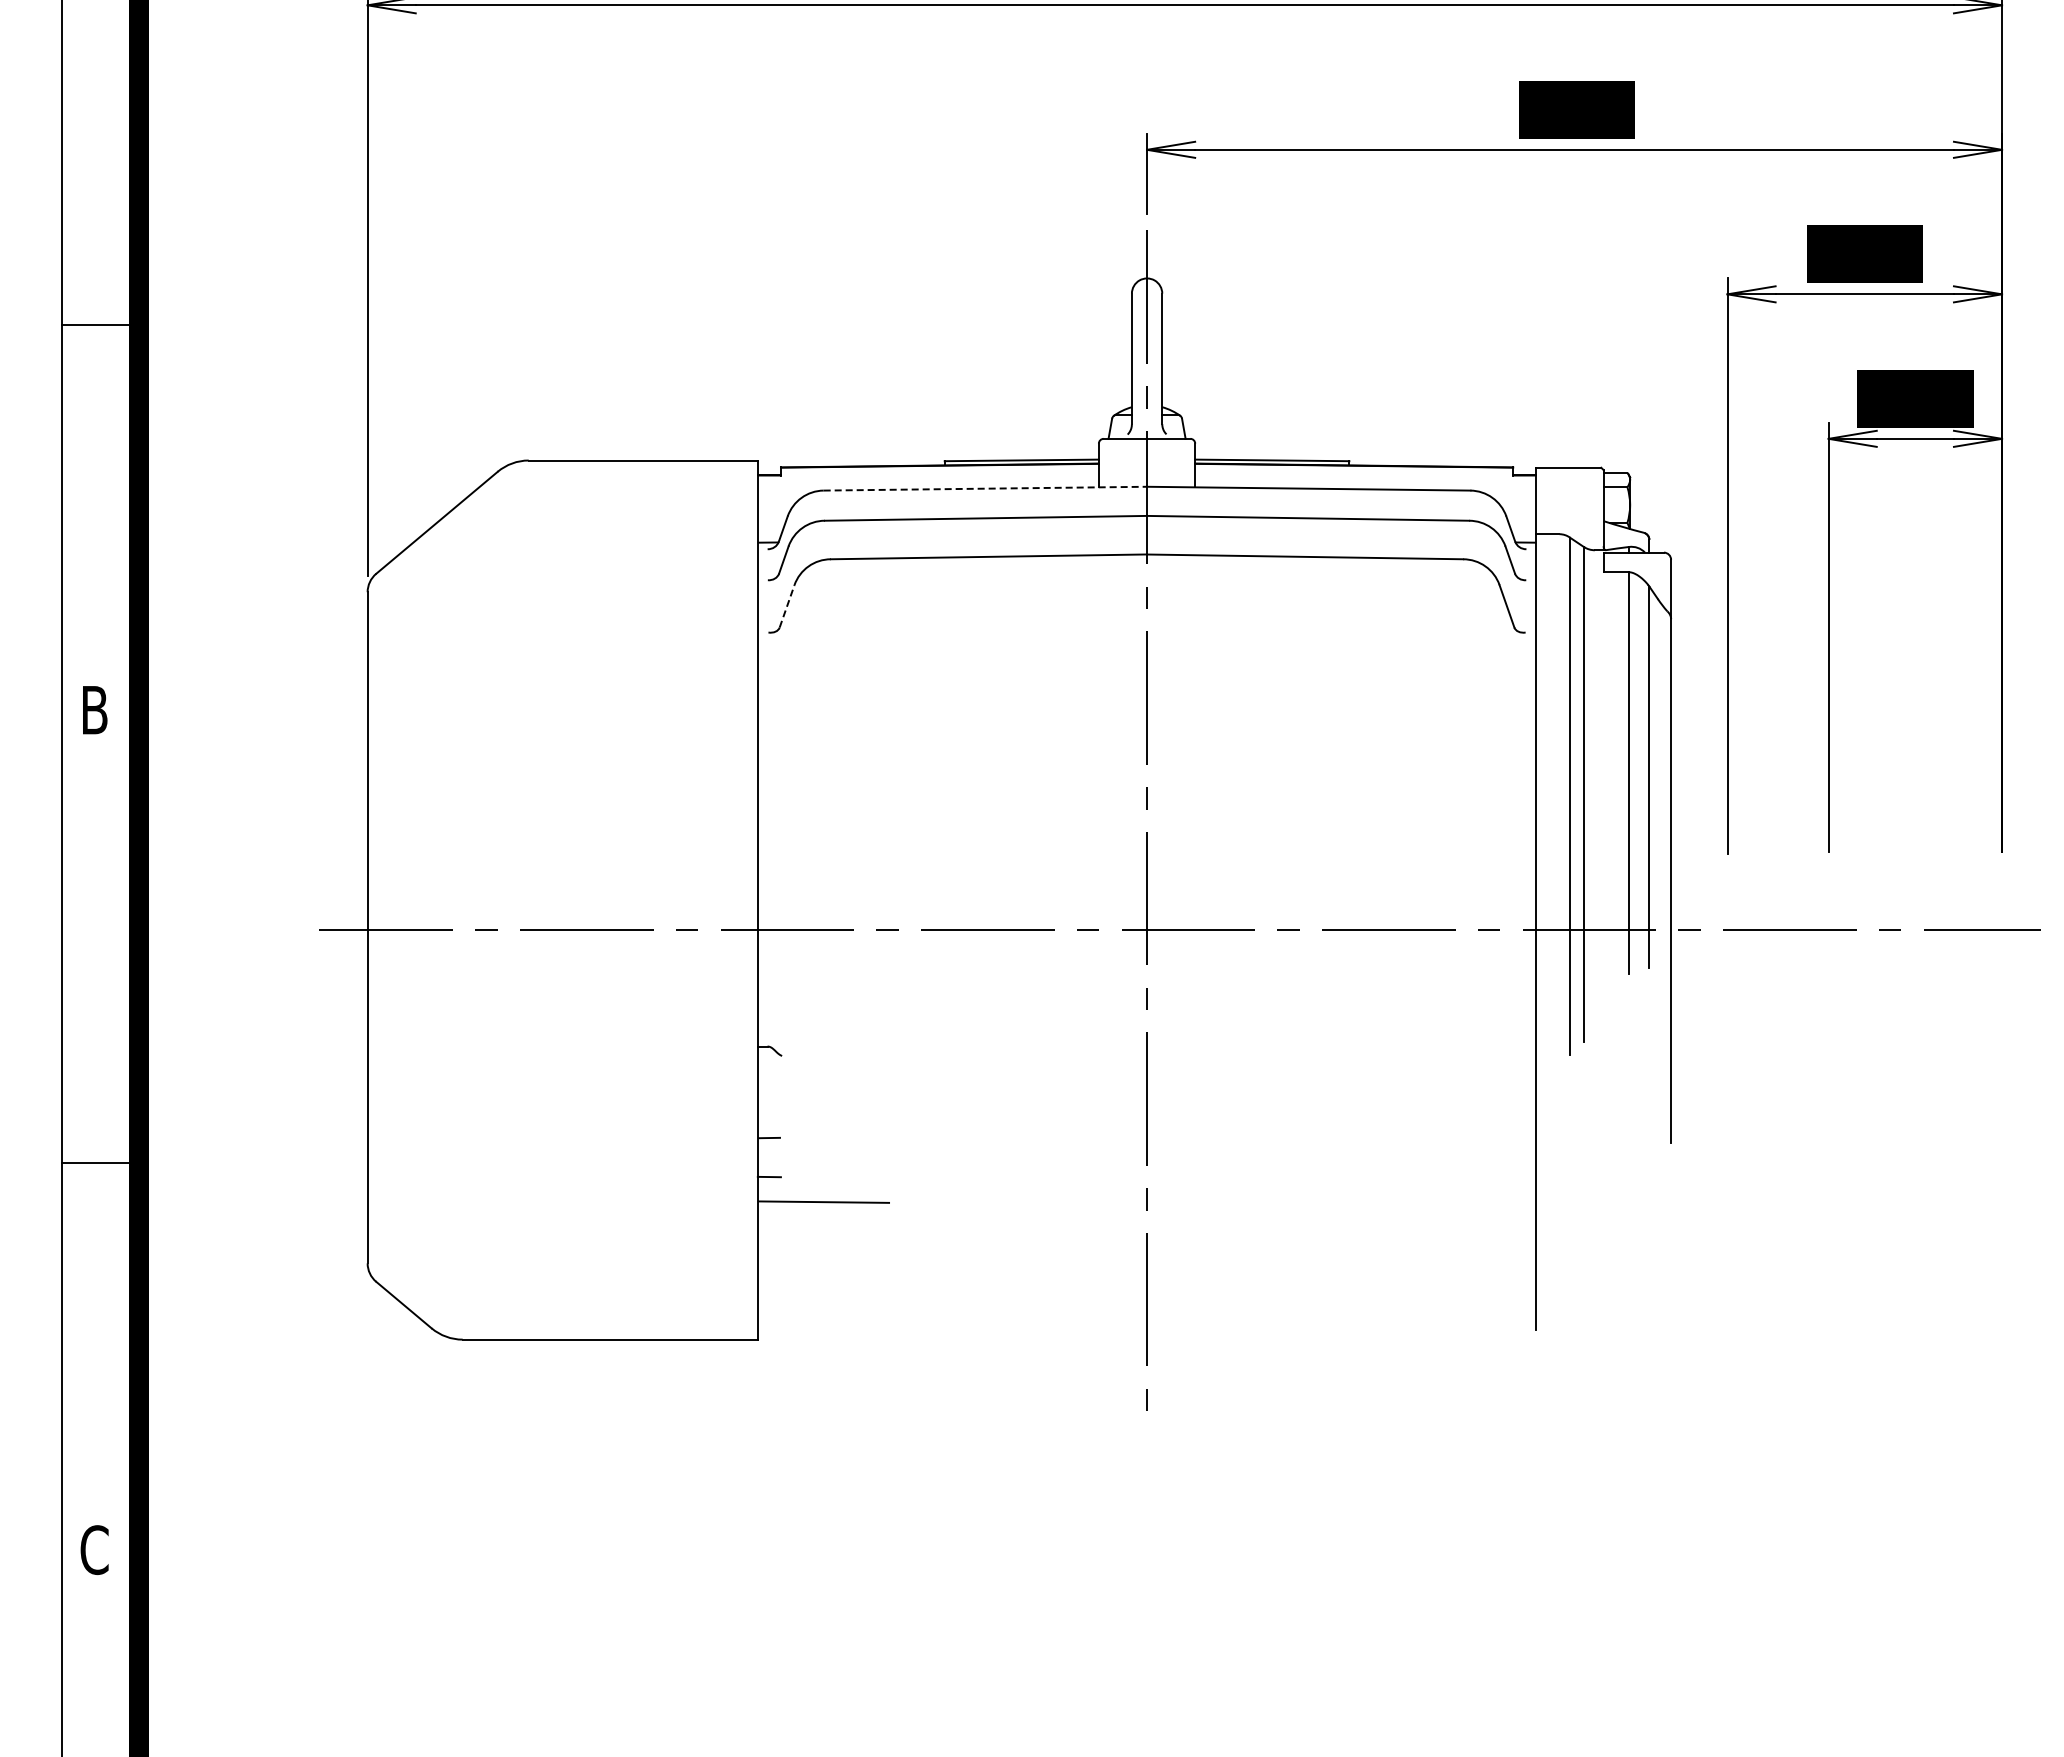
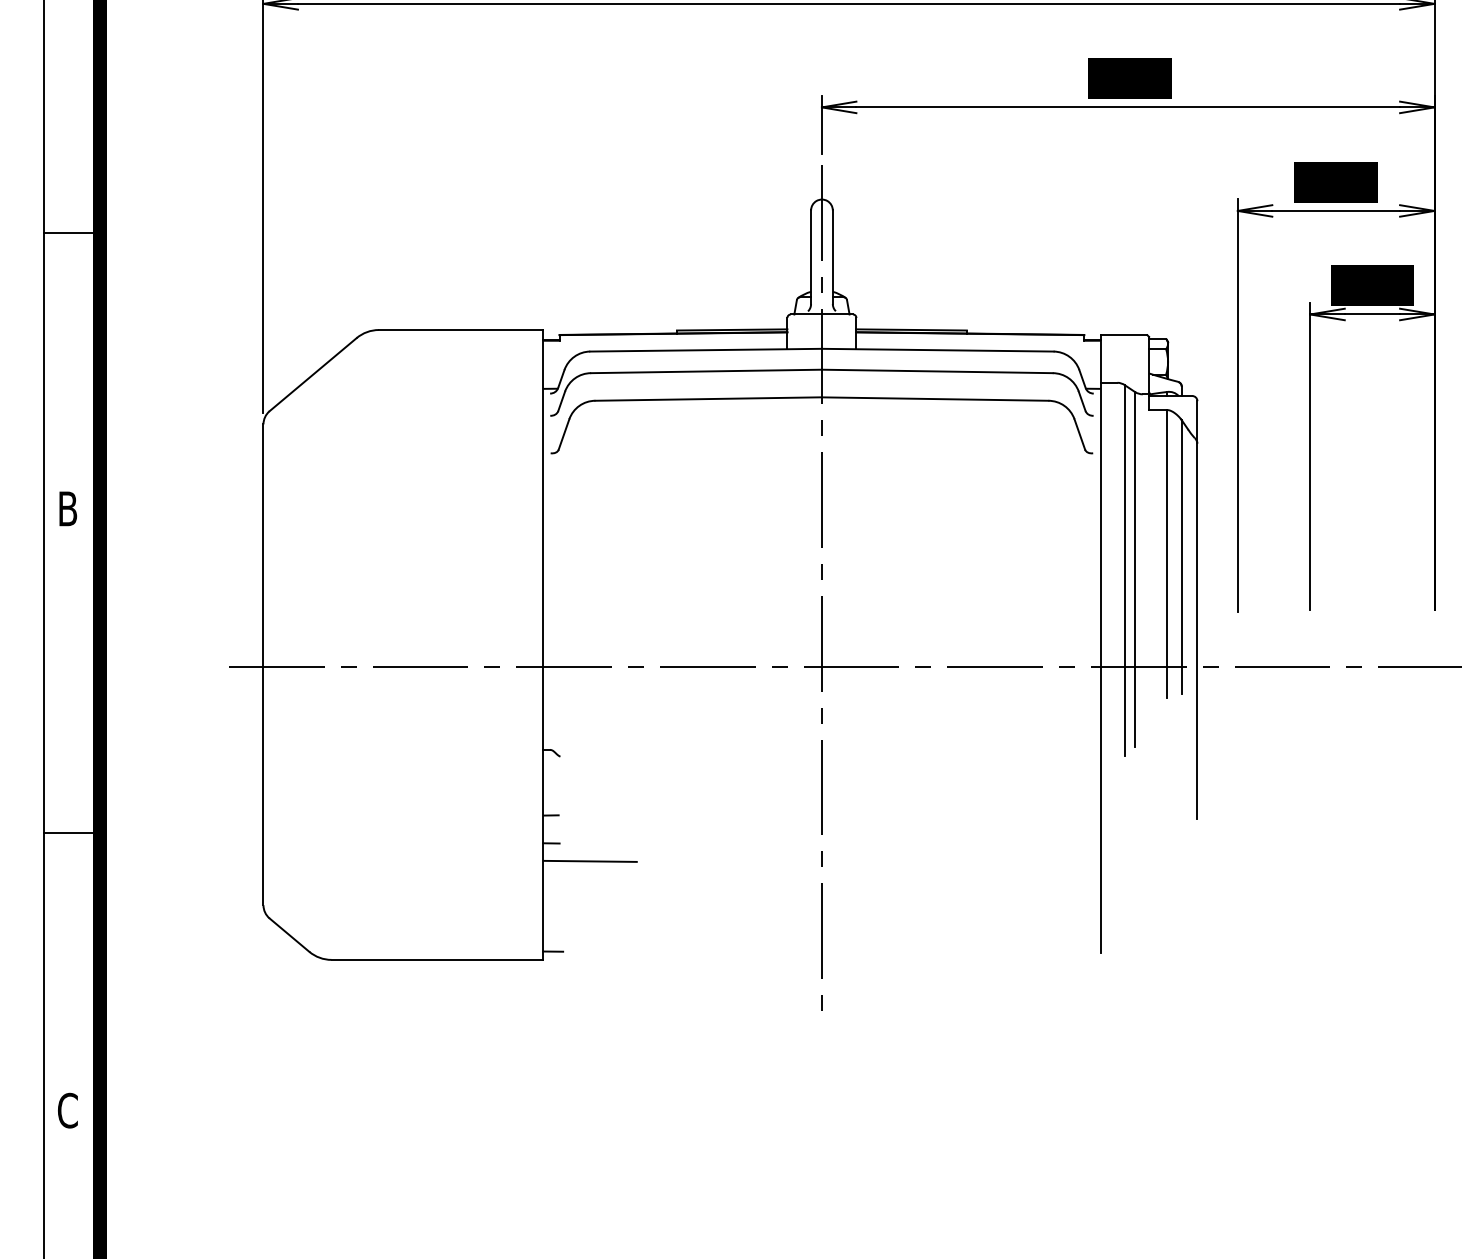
line: (985, 488) -> (706, 350), dashed -> solid
line: (787, 605) -> (564, 433), dashed -> solid
line: (771, 1327) -> (552, 951), added

